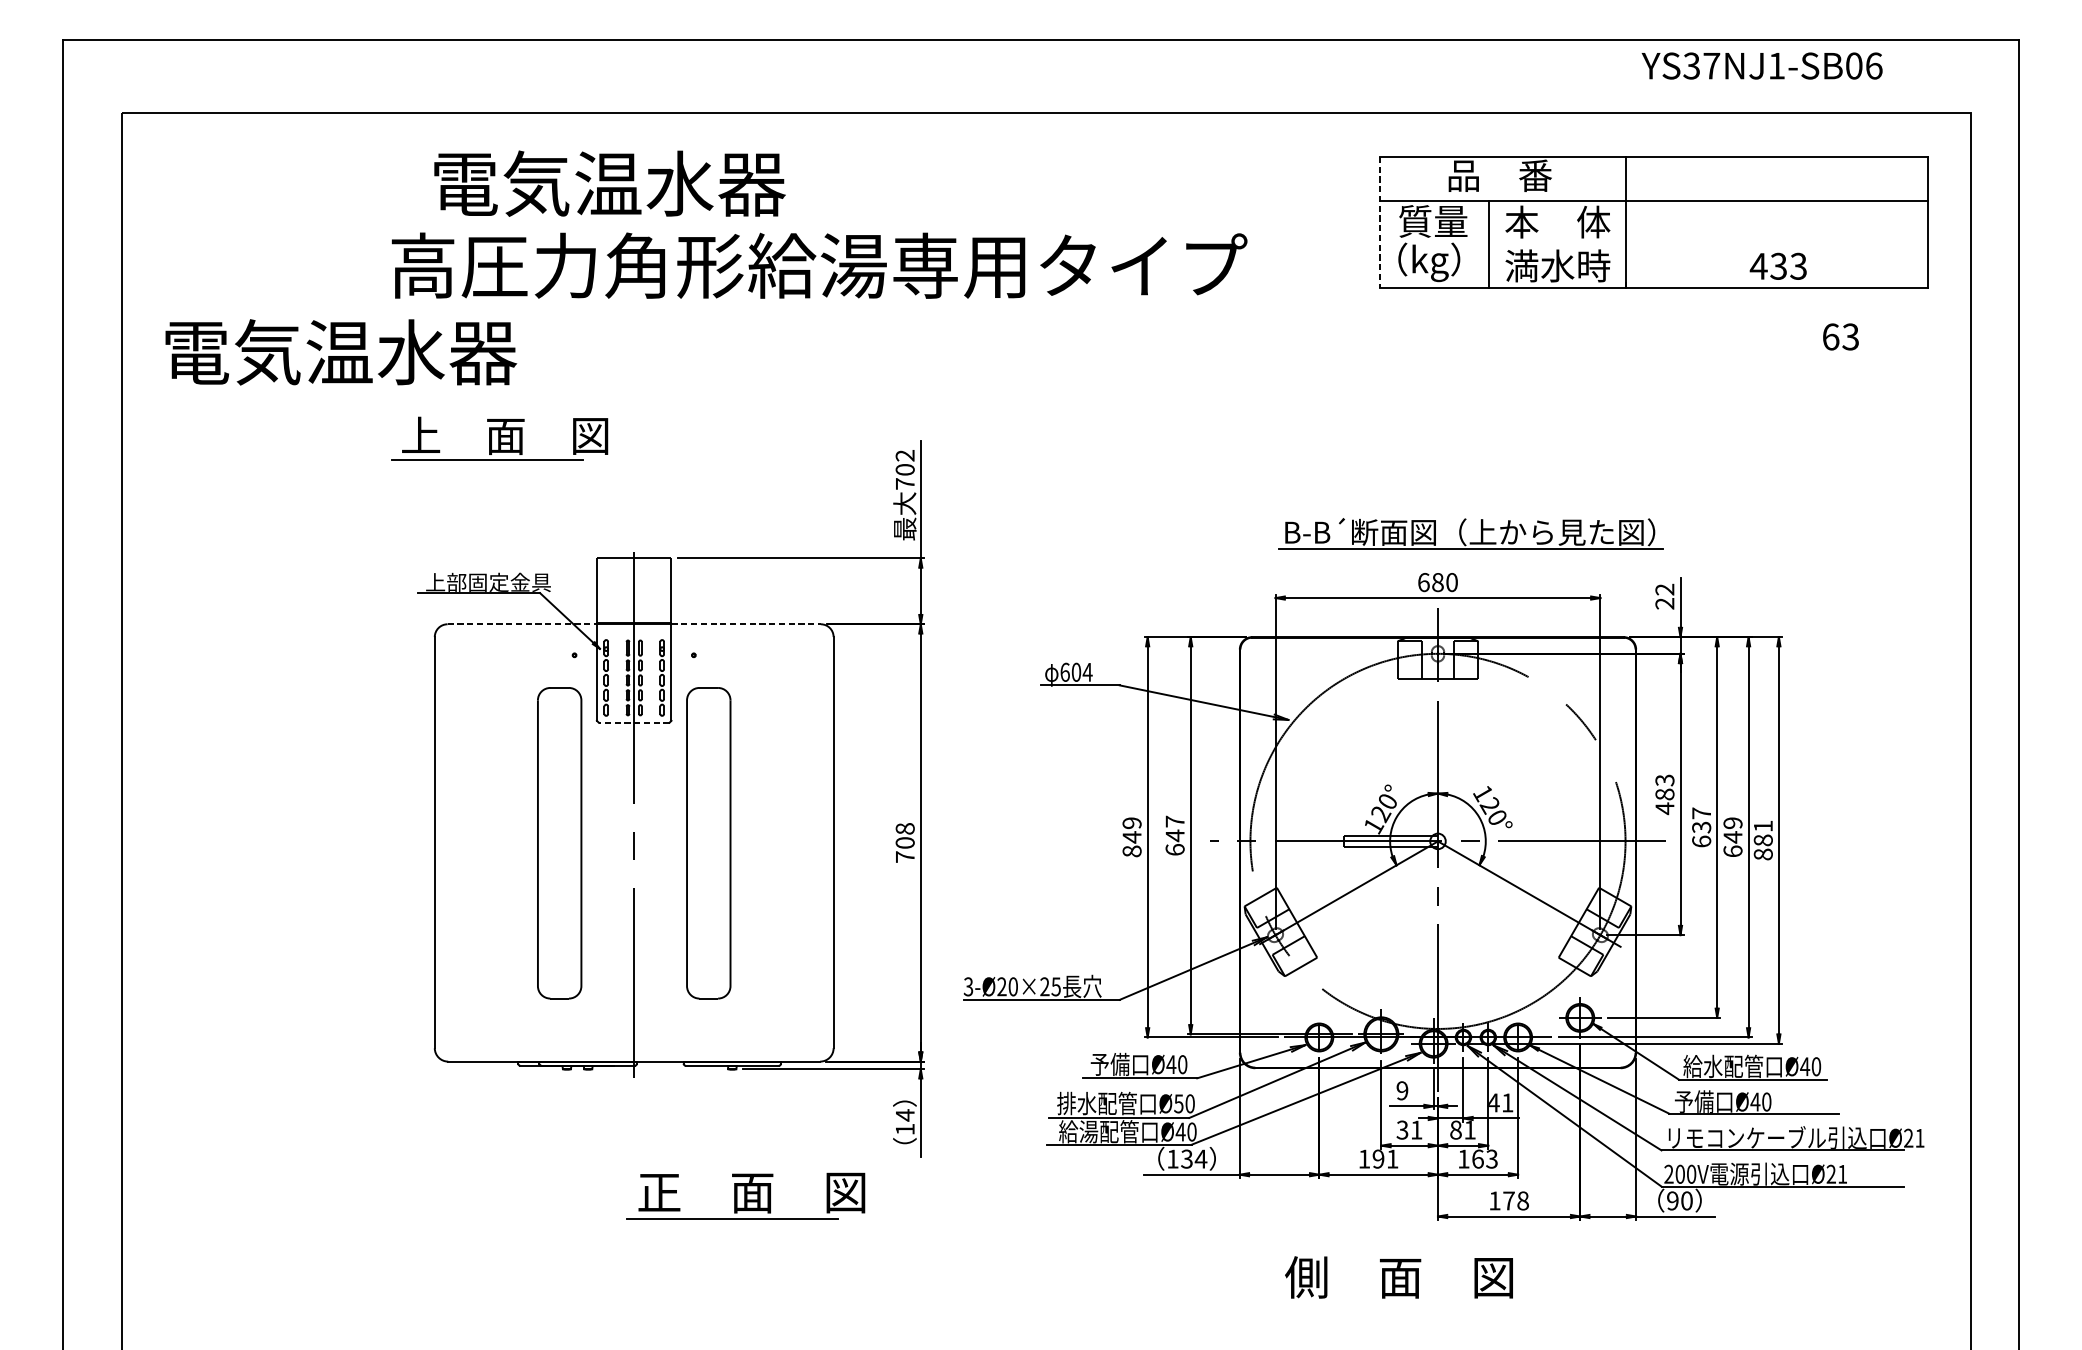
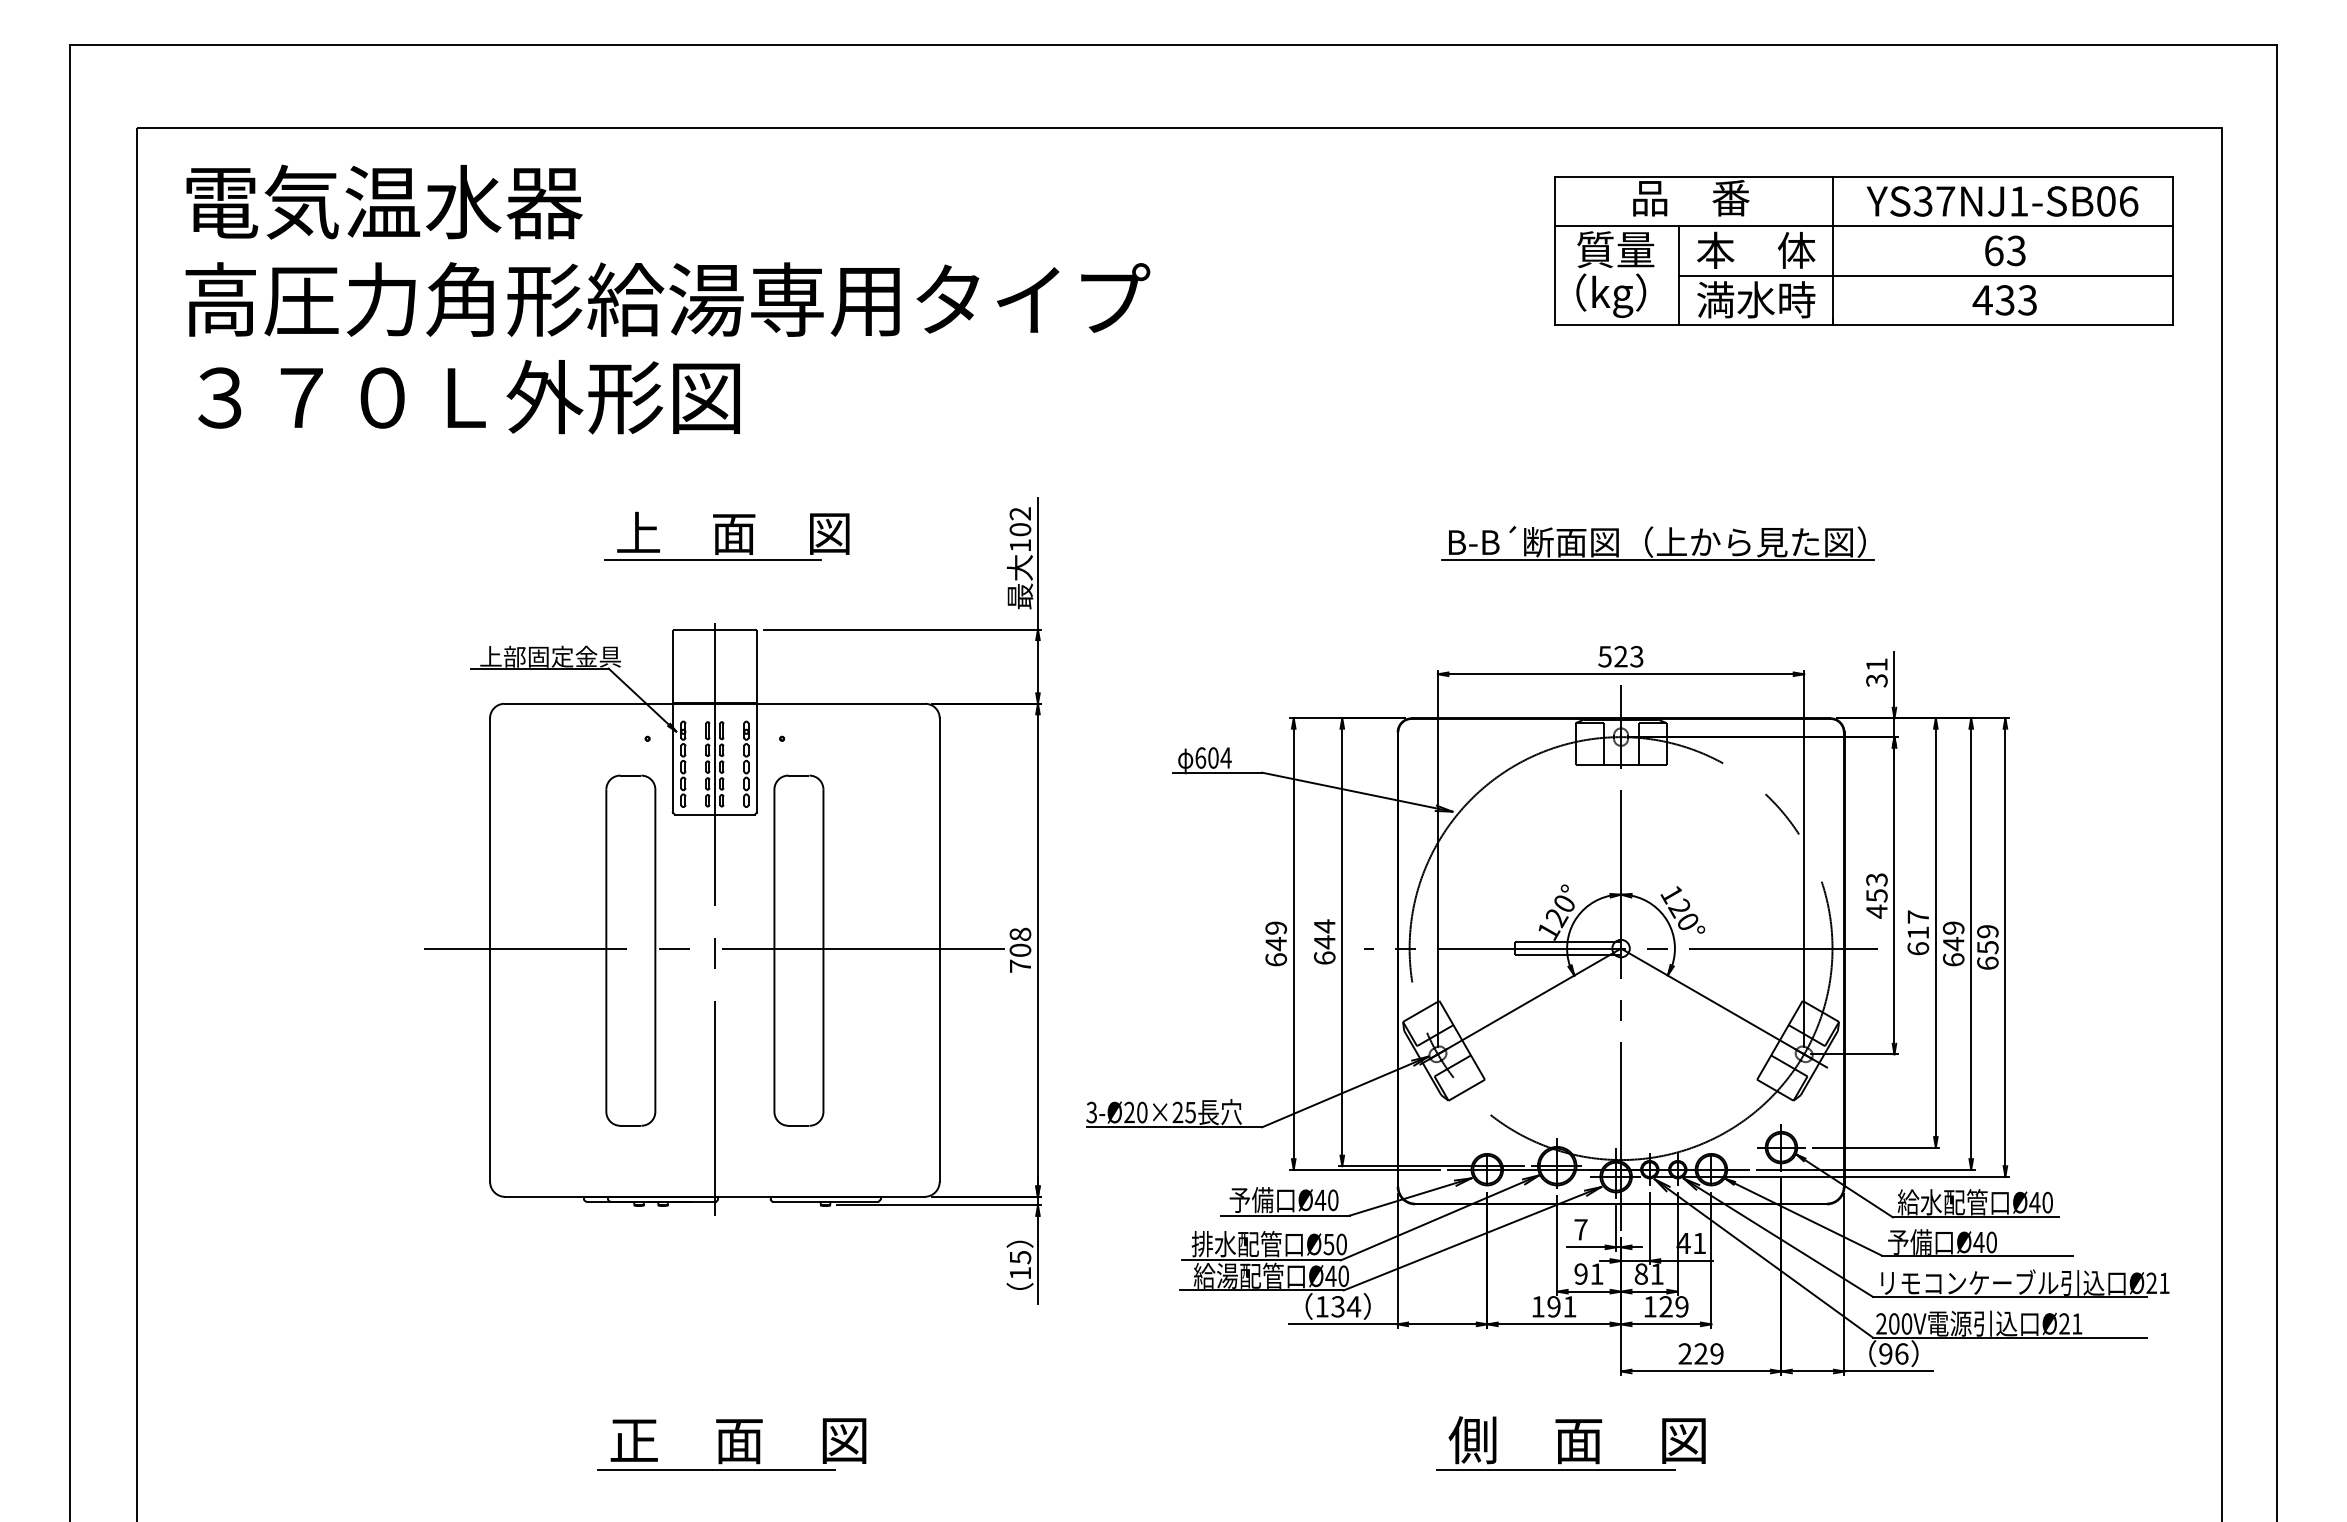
text: (1762, 66) -> (2002, 201), moved
text: (609, 183) -> (384, 201), moved
line: (1379, 223) -> (1555, 251), dashed -> solid
line: (1708, 244) -> (1925, 275), added
text: (819, 265) -> (667, 299), moved
text: (1841, 336) -> (2005, 250), moved
text: (410, 351) -> (462, 396), 電気温水器 -> ３７０Ｌ外形図
part: (499, 437) -> (726, 535), moved
text: (905, 483) -> (1020, 545), 702 -> 102
part: (1461, 533) -> (1647, 543), moved
text: (1437, 582) -> (1620, 656), 680 -> 523
text: (1664, 596) -> (1876, 672), 22 -> 31
line: (522, 623) -> (589, 703), dashed -> solid
line: (746, 623) -> (841, 703), dashed -> solid
line: (633, 722) -> (714, 814), dashed -> solid
text: (1664, 794) -> (1876, 895), 483 -> 453
text: (1174, 821) -> (1324, 926), 647 -> 644
text: (1701, 827) -> (1918, 932), 637 -> 617
text: (1763, 840) -> (1987, 947), 881 -> 659
line: (633, 841) -> (714, 948), added
text: (1131, 851) -> (1275, 959), 849 -> 649
text: (1402, 1090) -> (1580, 1229), 9 -> 7
text: (905, 1115) -> (1020, 1257), 14 -> 15
text: (1402, 1129) -> (1580, 1273), 31 -> 91
text: (1484, 1158) -> (1673, 1306), 163 -> 129
part: (745, 1196) -> (731, 1444), moved
text: (1508, 1200) -> (1700, 1353), 178 -> 229
text: (1686, 1200) -> (1901, 1353), 90 -> 96
line: (1379, 1304) -> (1555, 1470), added

